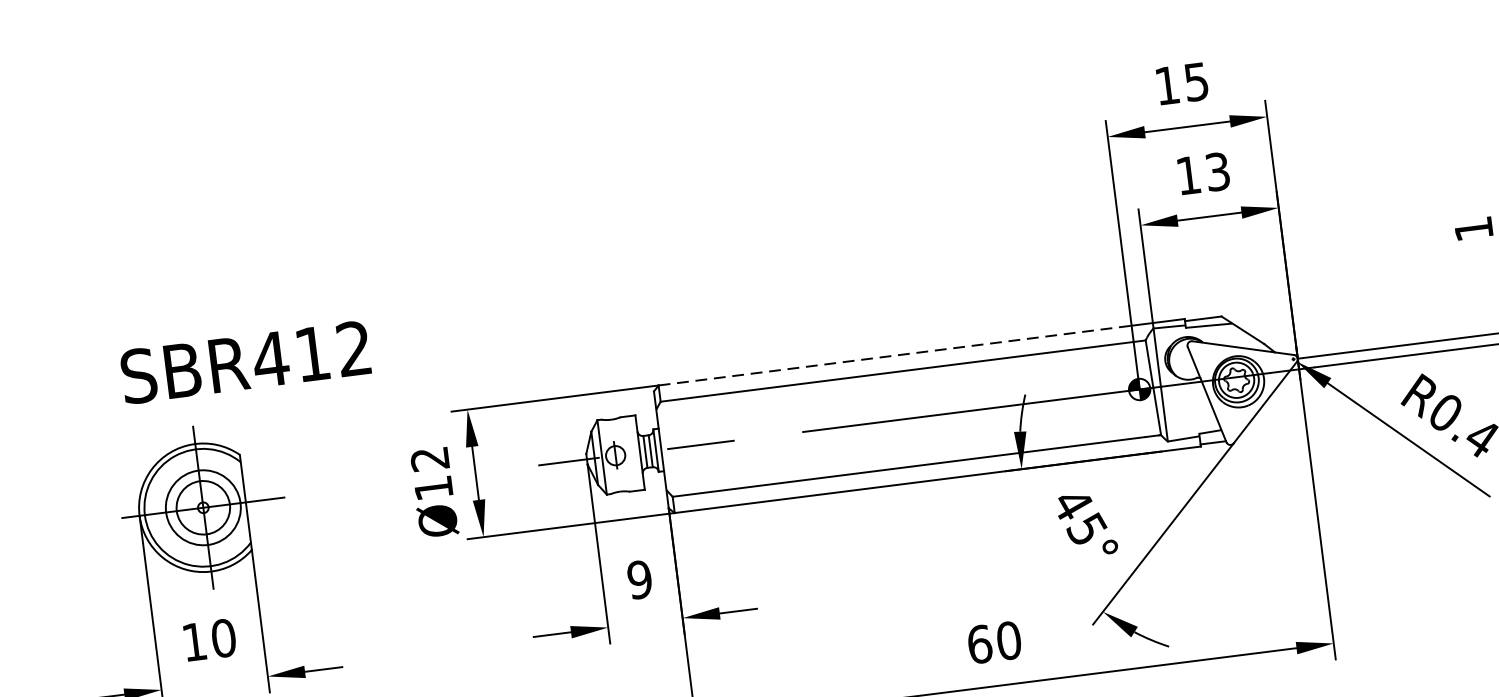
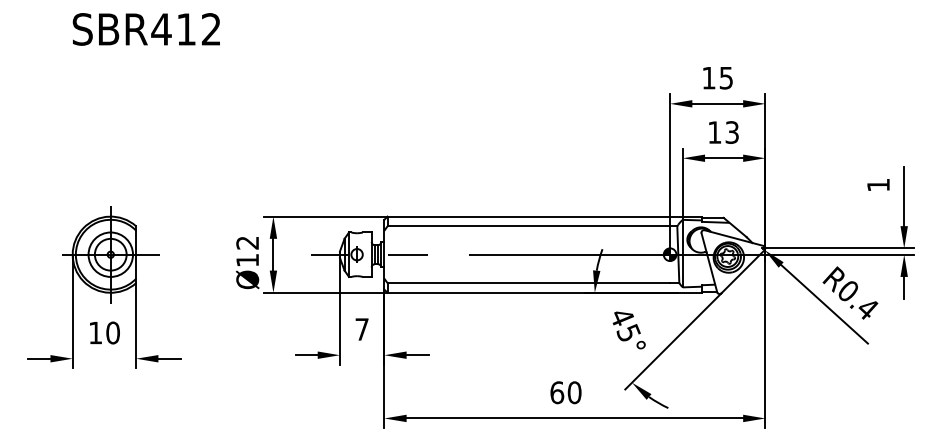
line: (896, 355) -> (529, 216), dashed -> solid
text: (244, 362) -> (145, 29), moved
text: (638, 579) -> (361, 329), 9 -> 7

